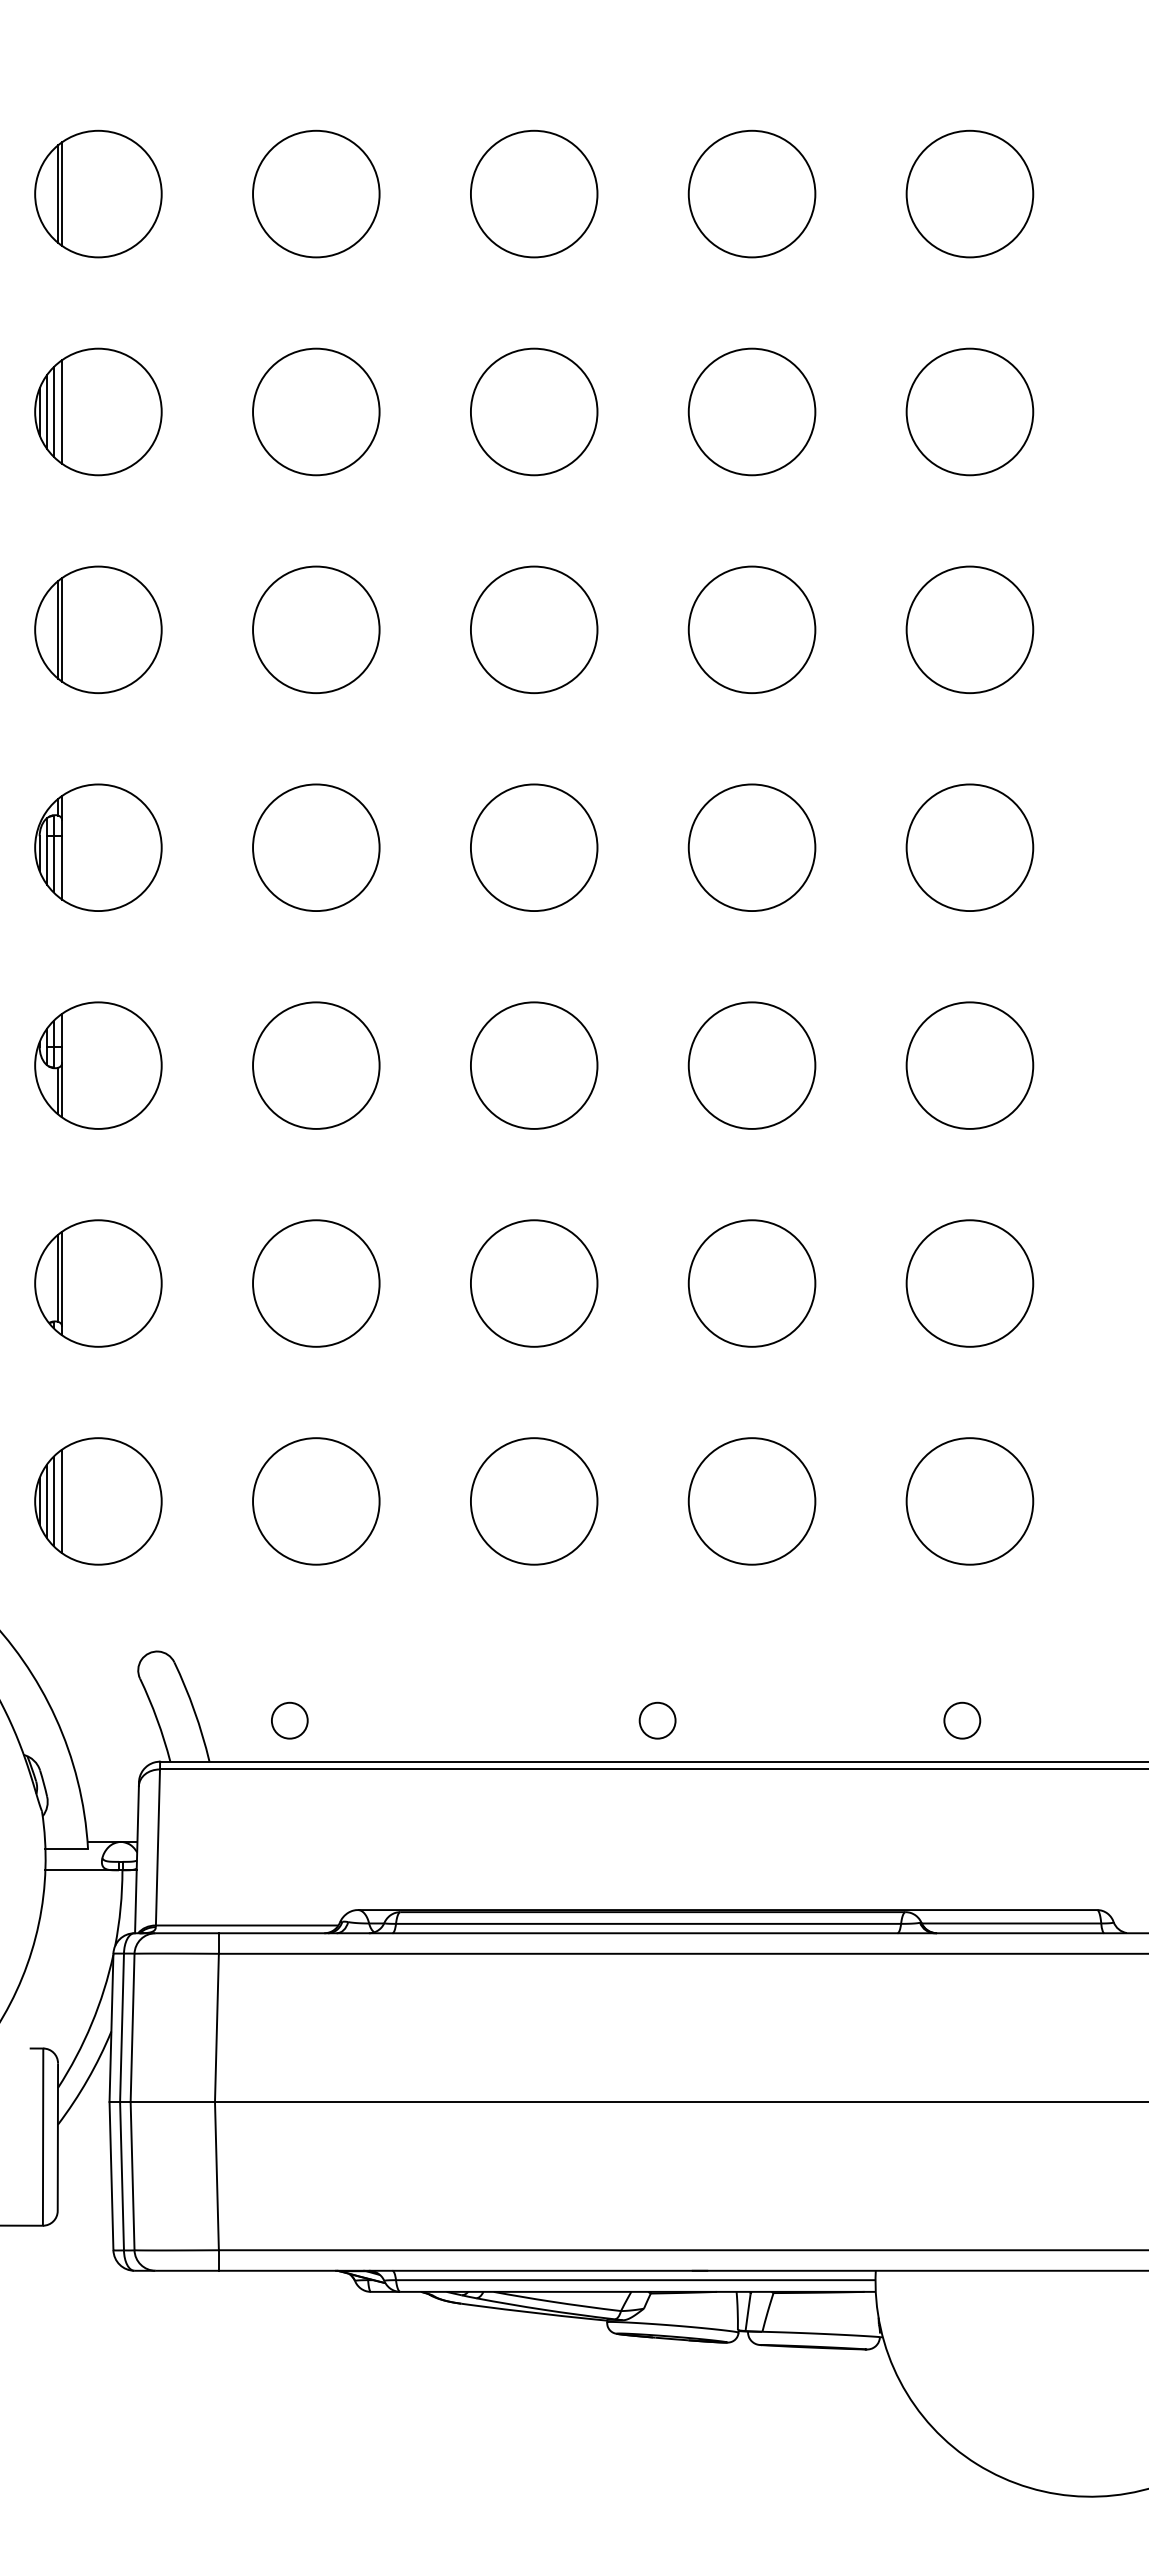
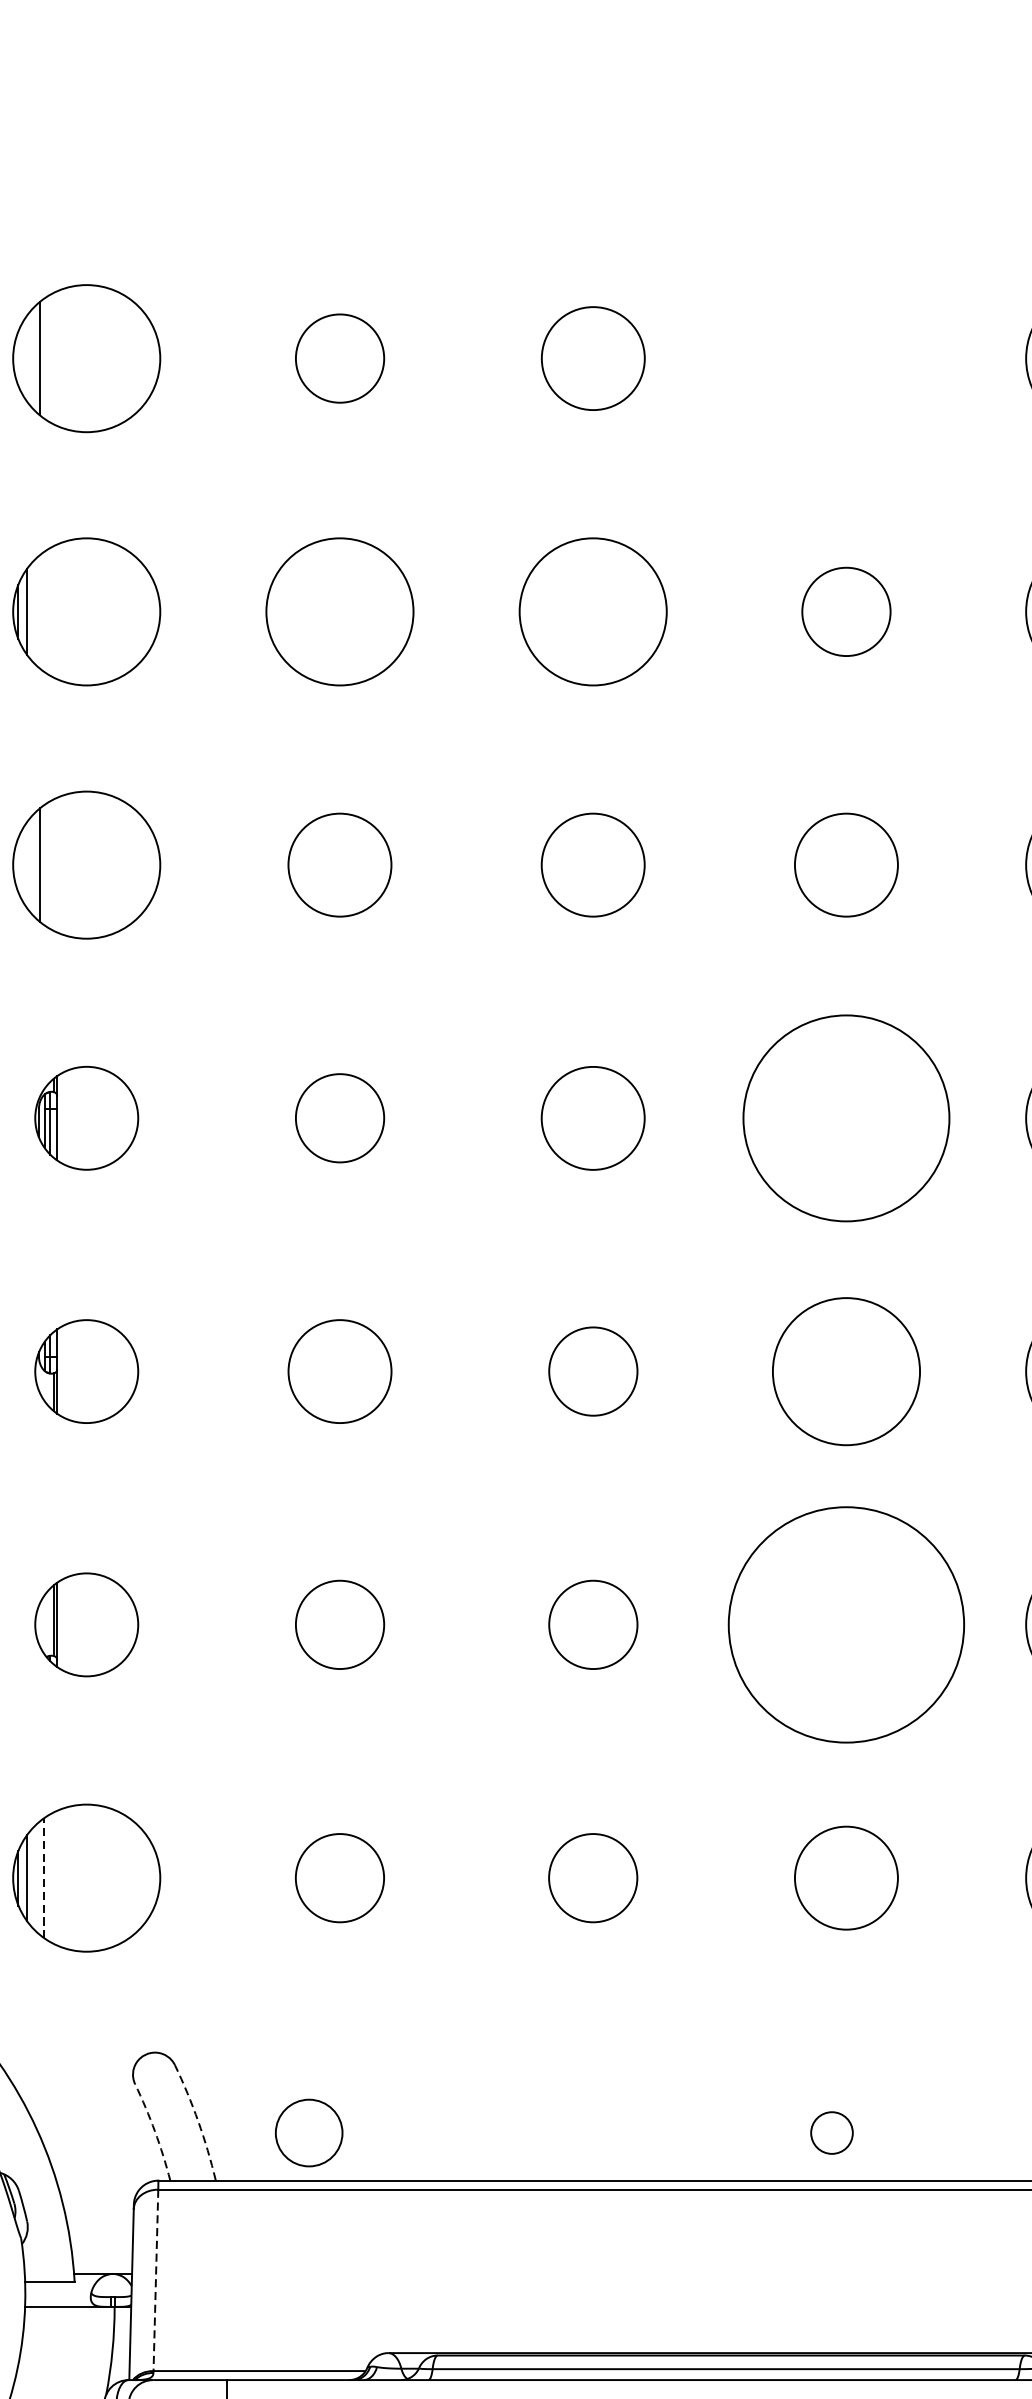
line: (62, 193) -> (44, 357), removed
circle: (316, 193) -> (340, 357), size x0.6
circle: (534, 193) -> (593, 357), size x0.7
circle: (751, 193) -> (845, 357), removed
line: (53, 411) -> (34, 611), removed
line: (62, 411) -> (44, 611), removed
circle: (751, 411) -> (845, 611), size x0.6
line: (62, 629) -> (44, 864), removed
circle: (316, 629) -> (340, 864), size x0.7
circle: (533, 629) -> (592, 864), size x0.7
circle: (751, 629) -> (845, 864), size x0.7
part: (98, 847) -> (86, 1118), size x0.7
circle: (316, 847) -> (340, 1118), size x0.6
circle: (533, 847) -> (592, 1118), size x0.7
circle: (751, 847) -> (845, 1118), size x1.4
part: (98, 1065) -> (86, 1371), size x0.7
circle: (316, 1065) -> (340, 1371), size x0.7
circle: (534, 1065) -> (593, 1371), size x0.6
part: (98, 1283) -> (86, 1624), size x0.7
circle: (316, 1283) -> (340, 1624), size x0.6
circle: (534, 1283) -> (593, 1624), size x0.6
circle: (751, 1283) -> (845, 1624), size x1.6
line: (53, 1501) -> (34, 1878), removed
line: (62, 1501) -> (44, 1878), solid -> dashed
circle: (316, 1501) -> (340, 1878), size x0.6
circle: (533, 1501) -> (592, 1878), size x0.6
circle: (751, 1501) -> (845, 1878), size x0.7
arc: (194, 1710) -> (198, 2121), solid -> dashed
arc: (157, 1719) -> (155, 2131), solid -> dashed
circle: (289, 1720) -> (308, 2132), size x1.6
circle: (657, 1720) -> (831, 2132), moved
line: (157, 1847) -> (155, 2280), solid -> dashed

